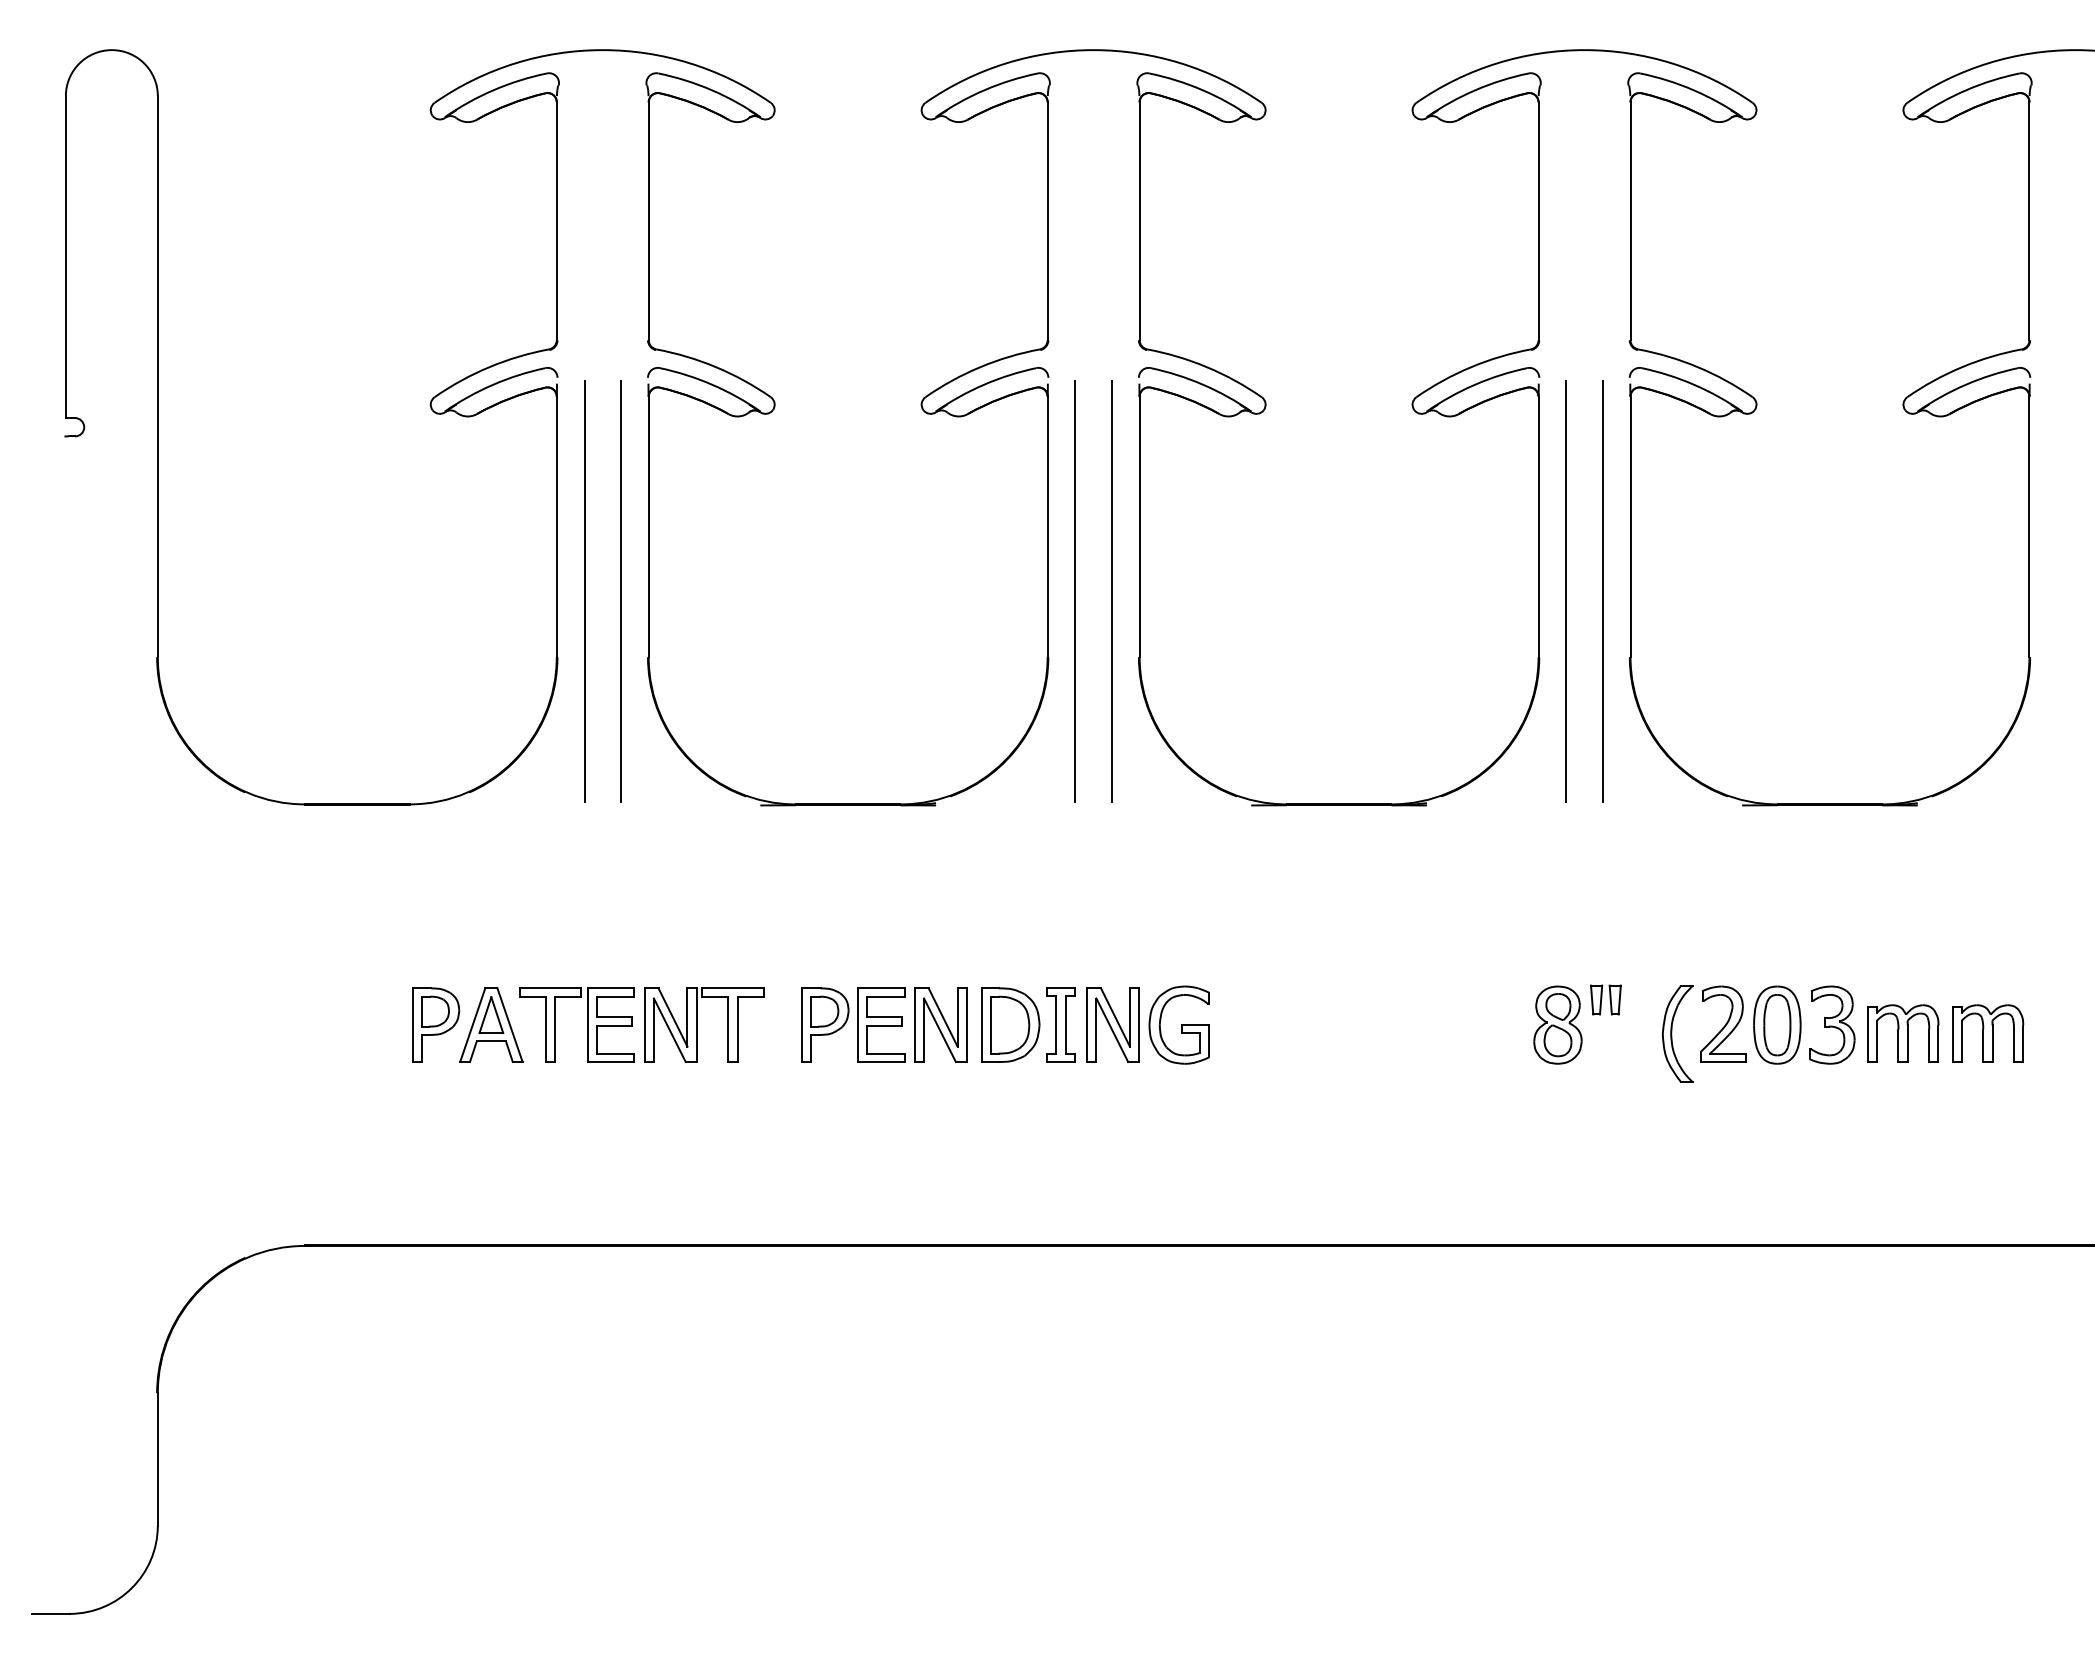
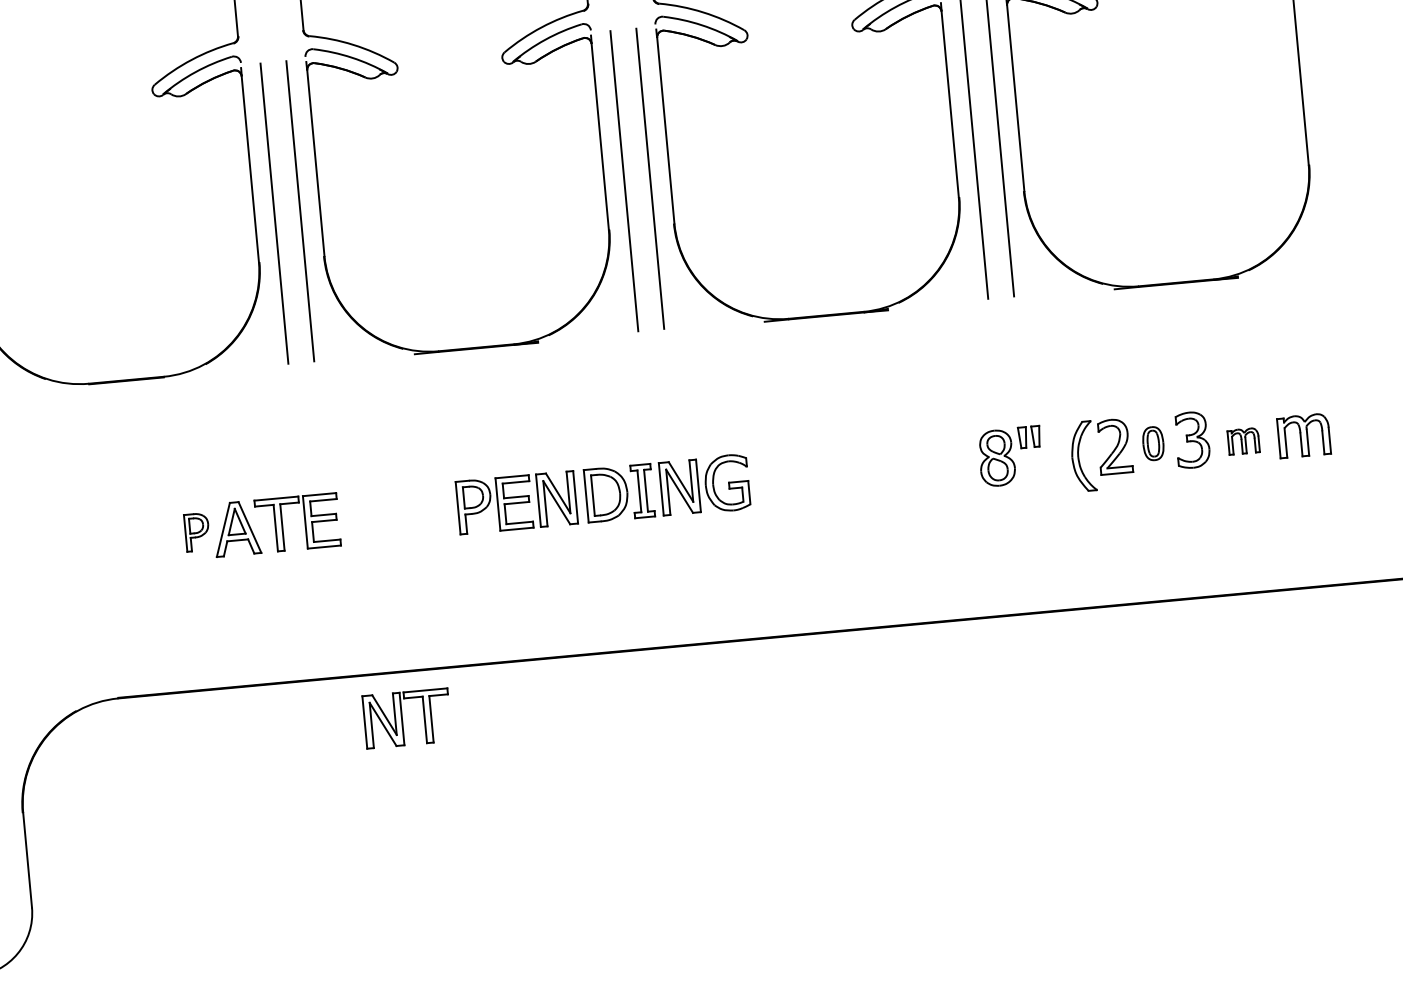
part: (436, 1024) -> (197, 531), size x0.7
part: (697, 1024) -> (402, 718), moved
part: (1777, 1024) -> (1153, 443), size x0.6
part: (1903, 1033) -> (1243, 441), size x0.6

